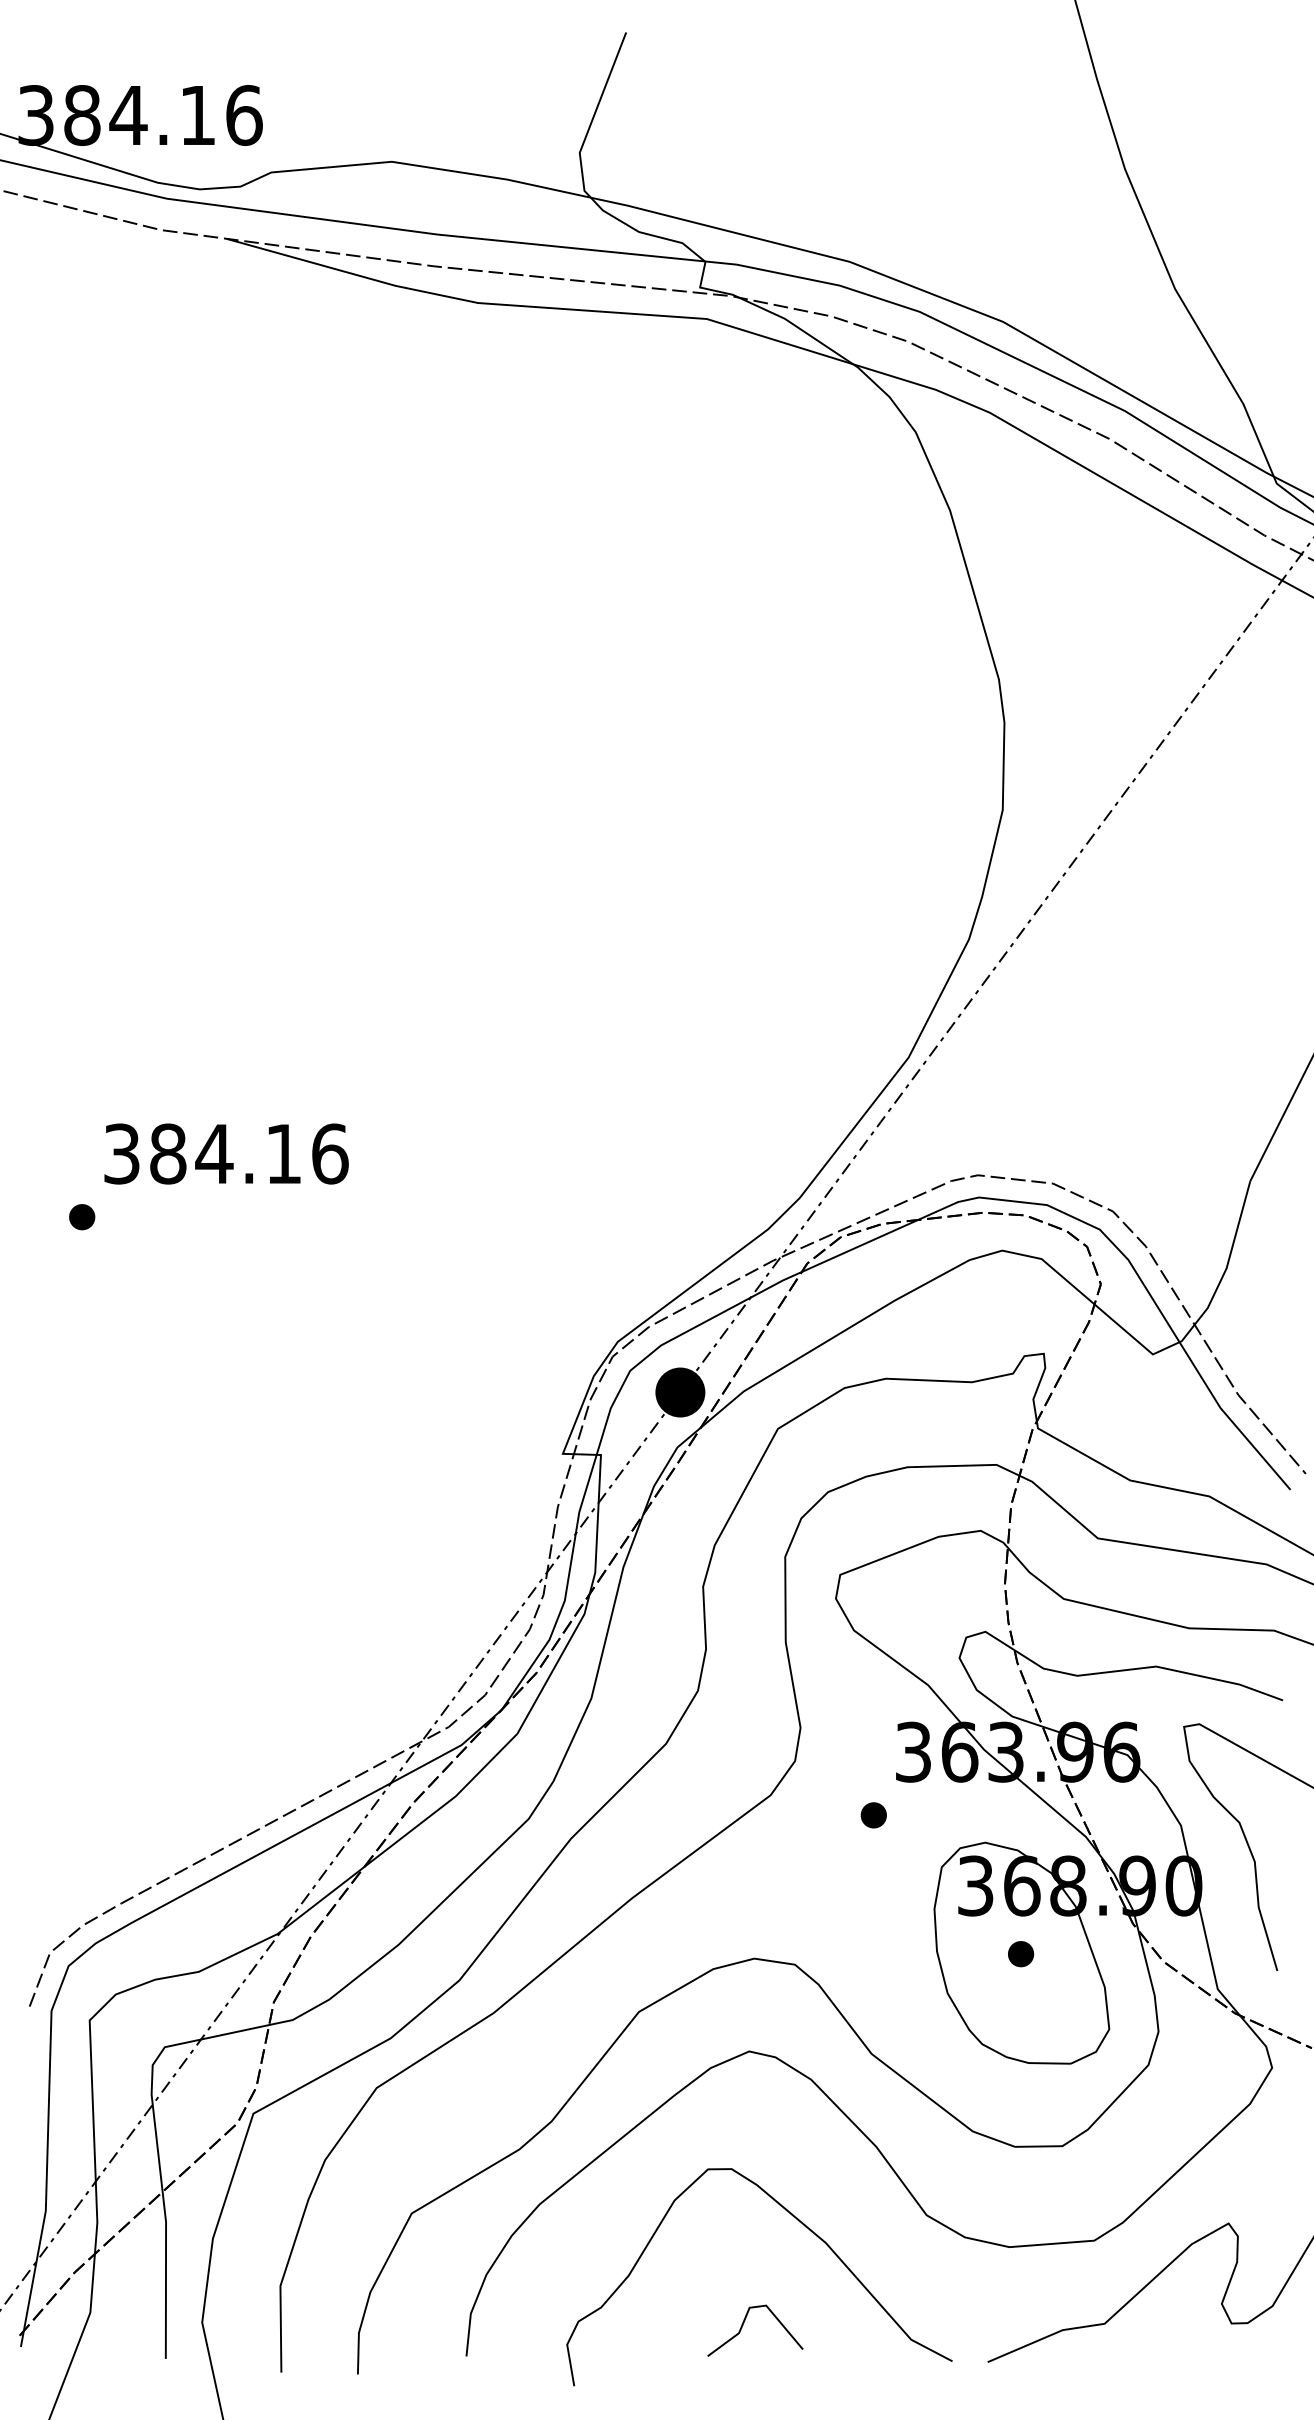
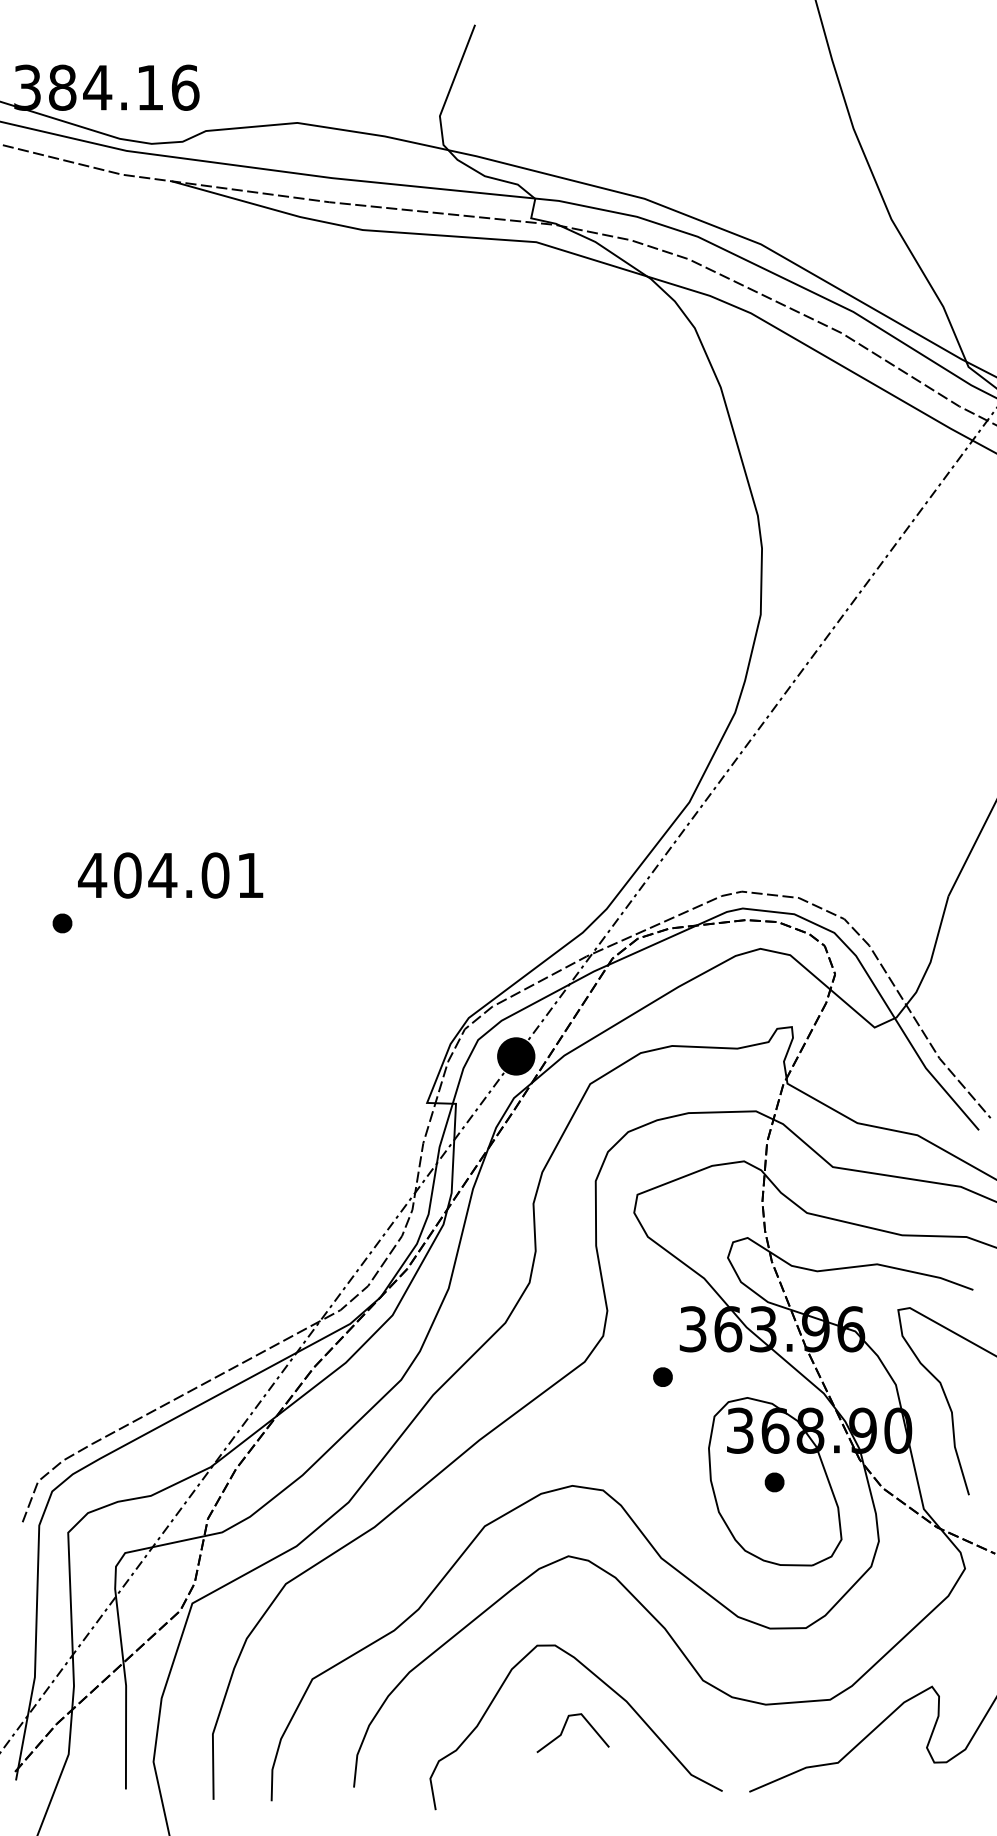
text: (225, 1153) -> (171, 875), 384.16 -> 404.01
line: (743, 2325) -> (564, 1729), moved

